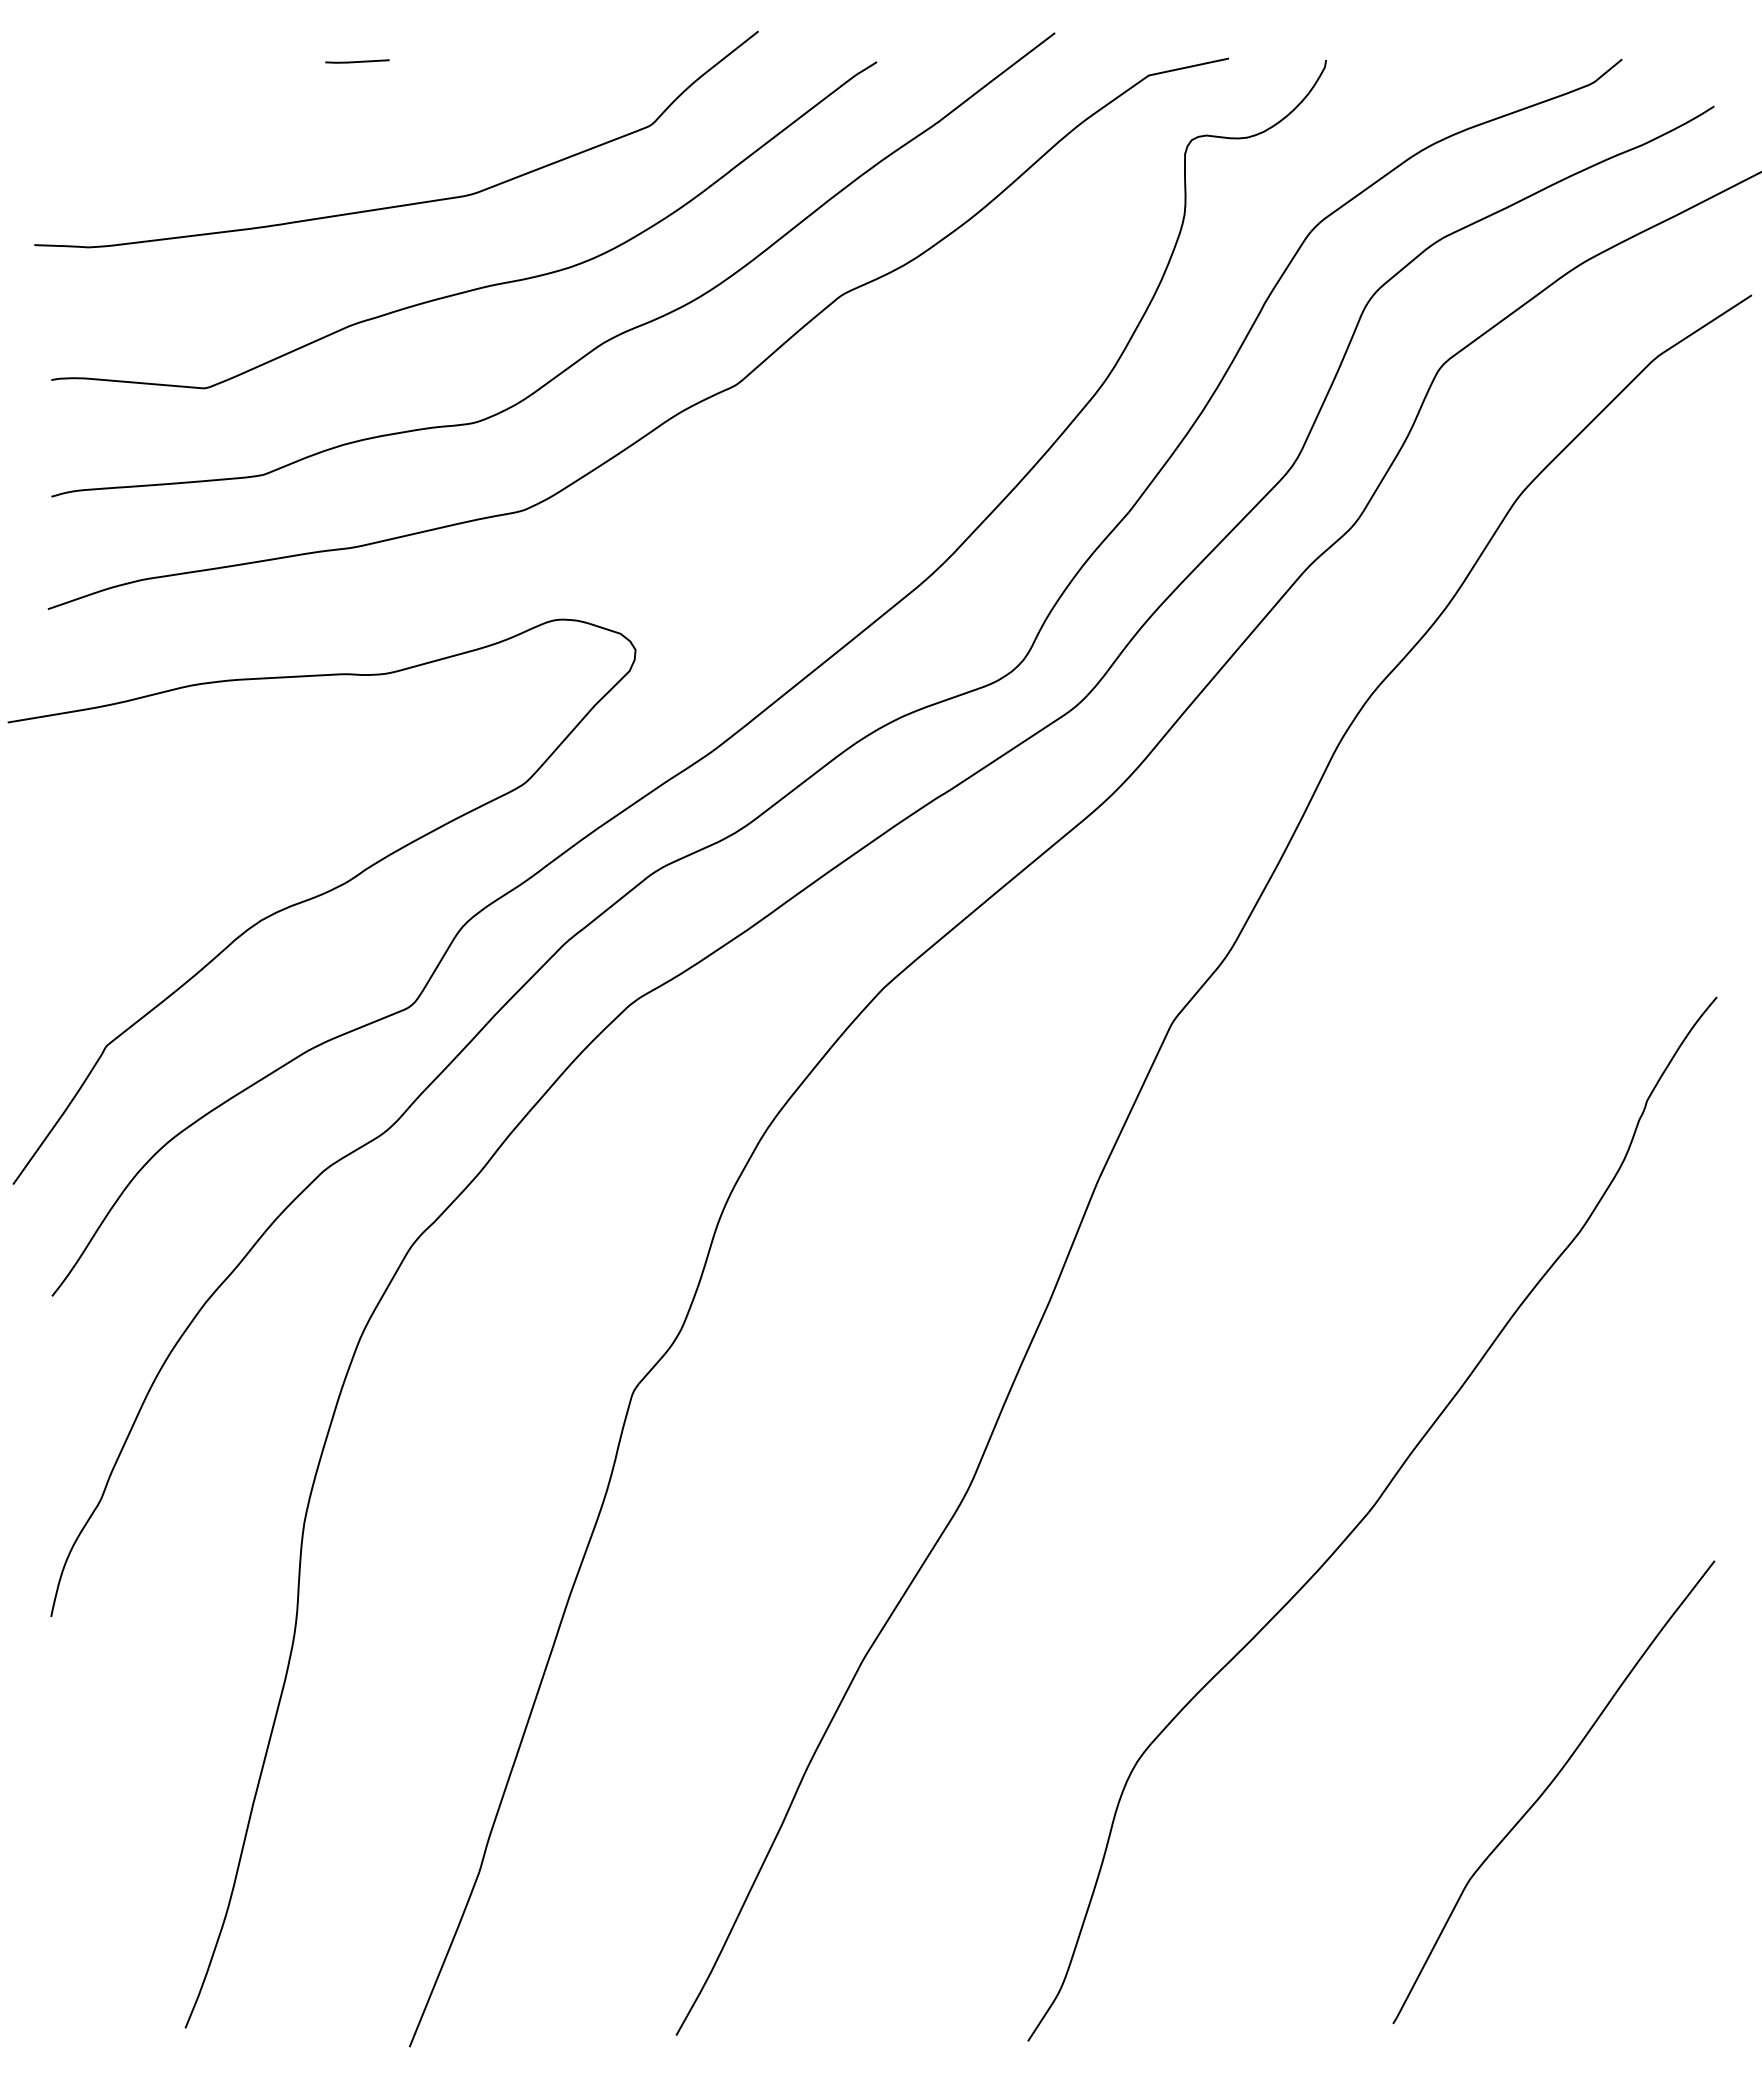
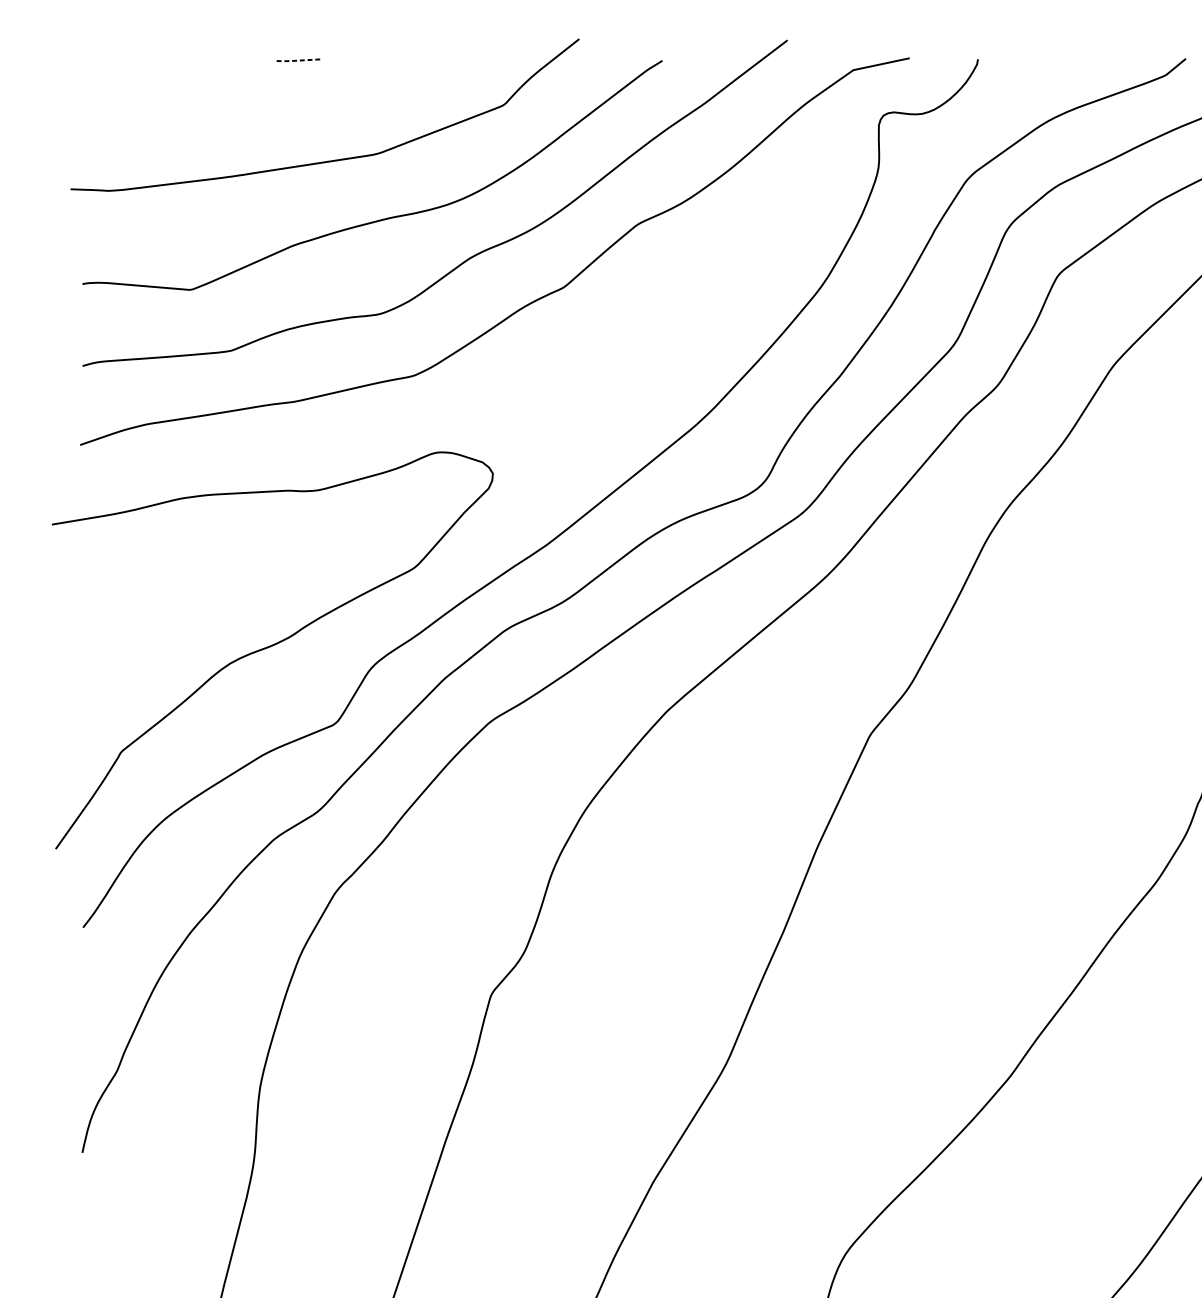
line: (355, 62) -> (296, 61), solid -> dashed

